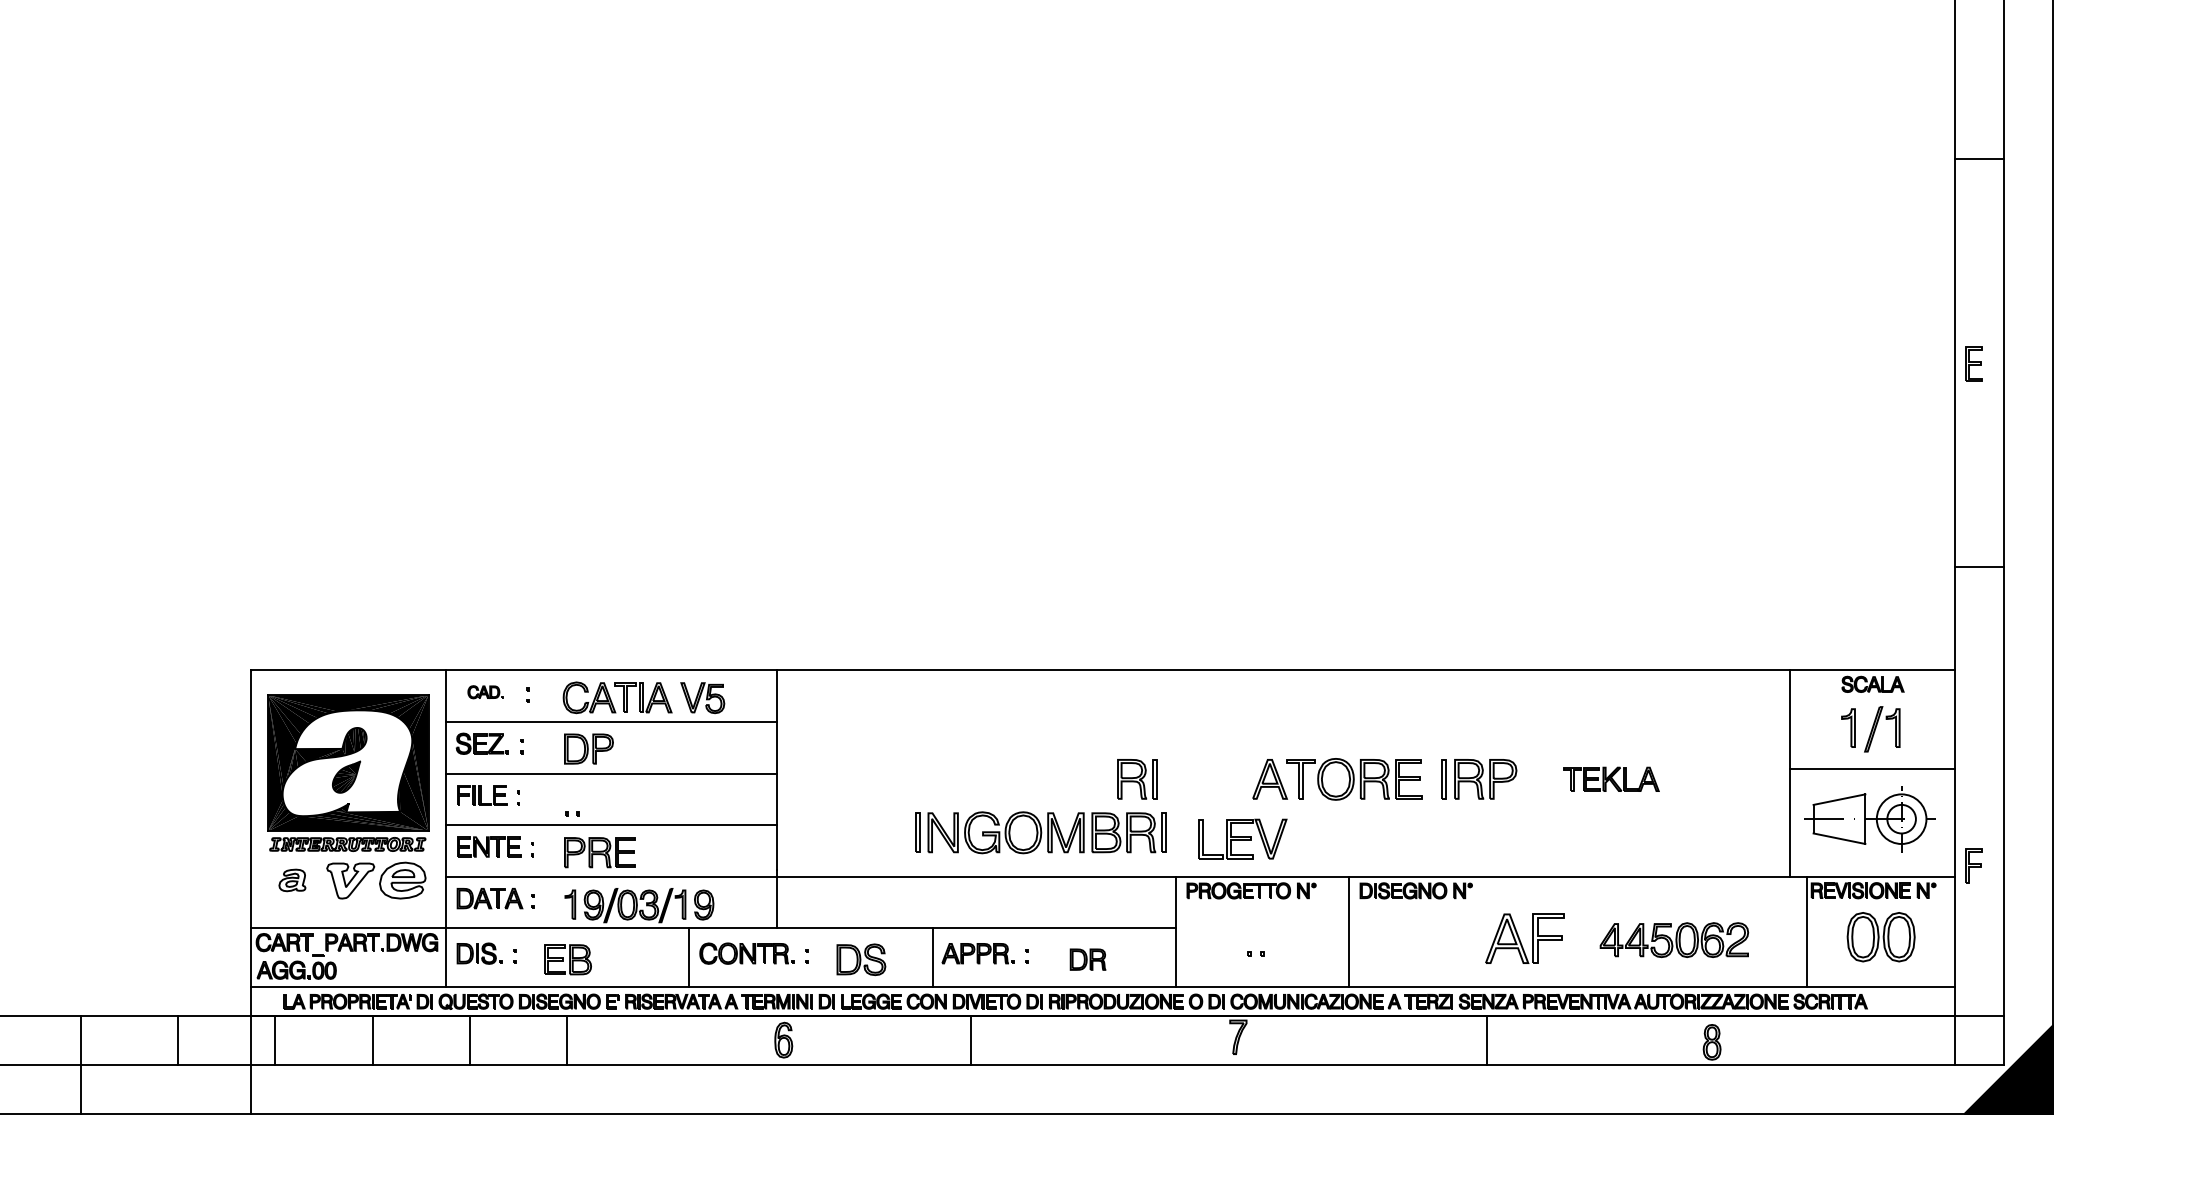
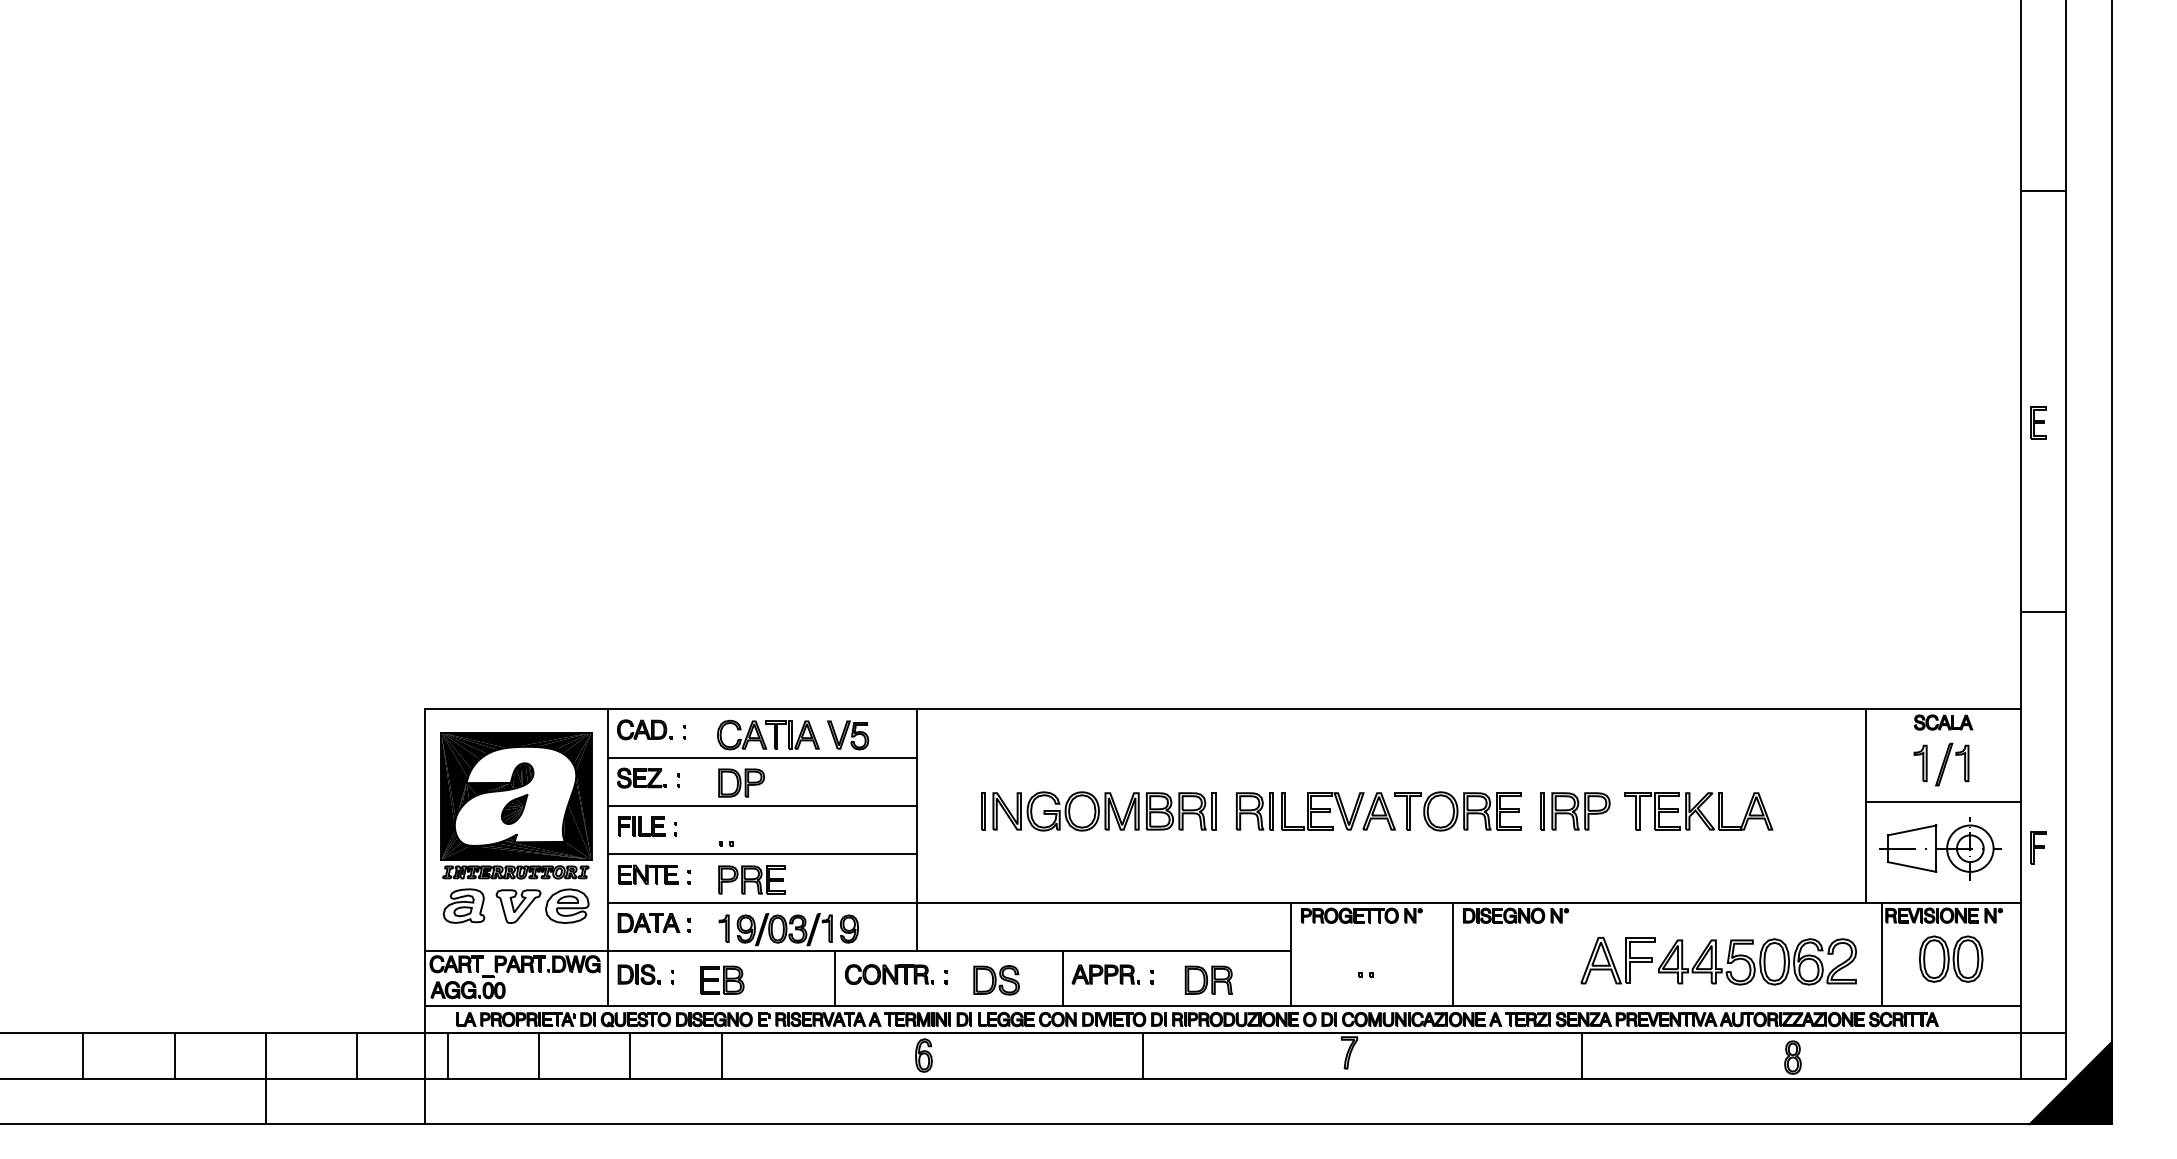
line: (1979, 158) -> (2043, 191), moved
part: (485, 691) -> (644, 729), size x1.67
part: (1611, 779) -> (1698, 811), size x1.67
part: (1040, 832) -> (1098, 811), moved
part: (1242, 839) -> (1322, 811), moved
part: (1974, 865) -> (2038, 847), moved
part: (291, 879) -> (463, 905), size x1.67
part: (1674, 939) -> (1757, 961), size x1.43
part: (1087, 958) -> (1208, 979), size x1.43
line: (971, 1040) -> (1143, 1055), moved

